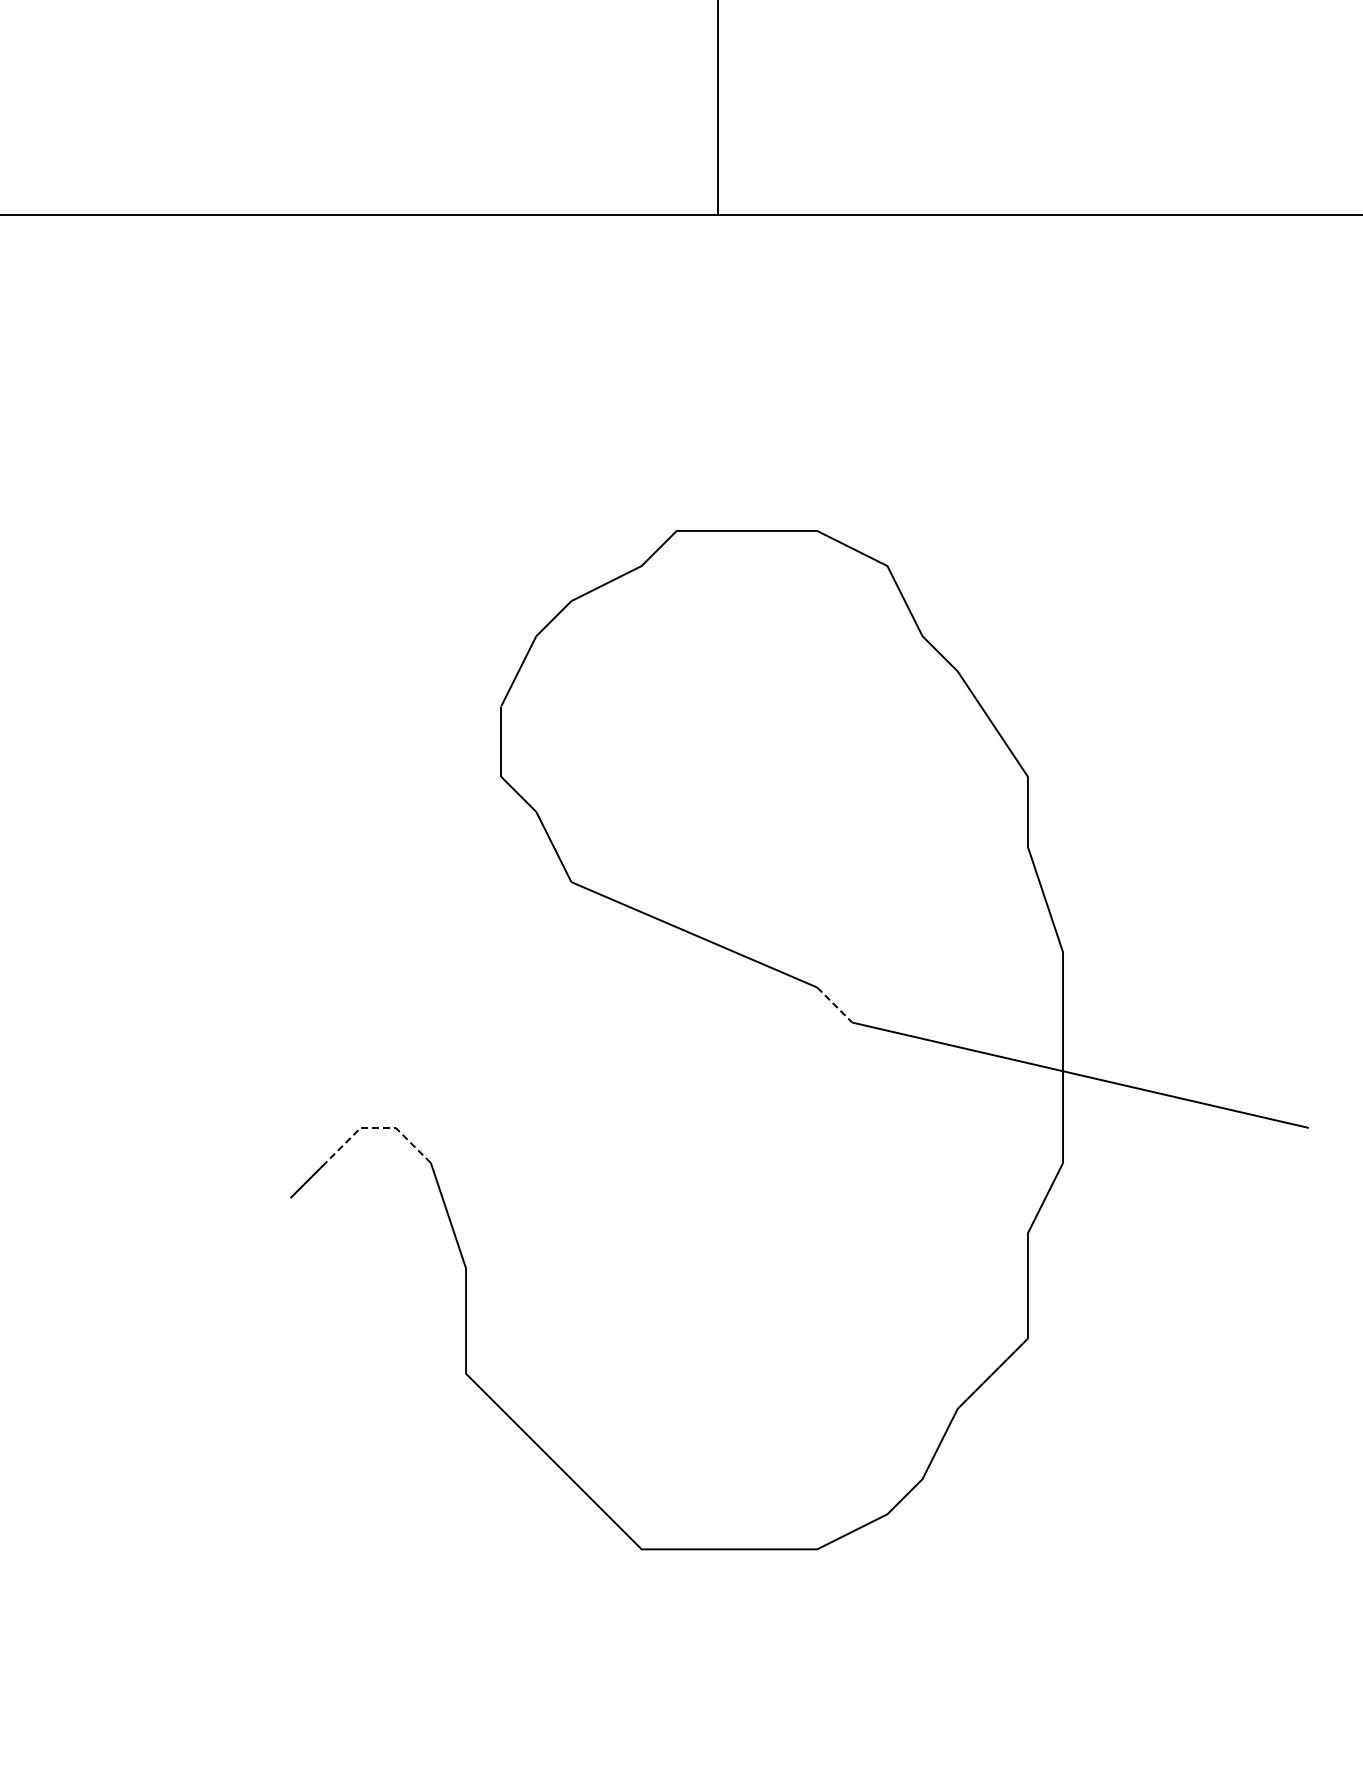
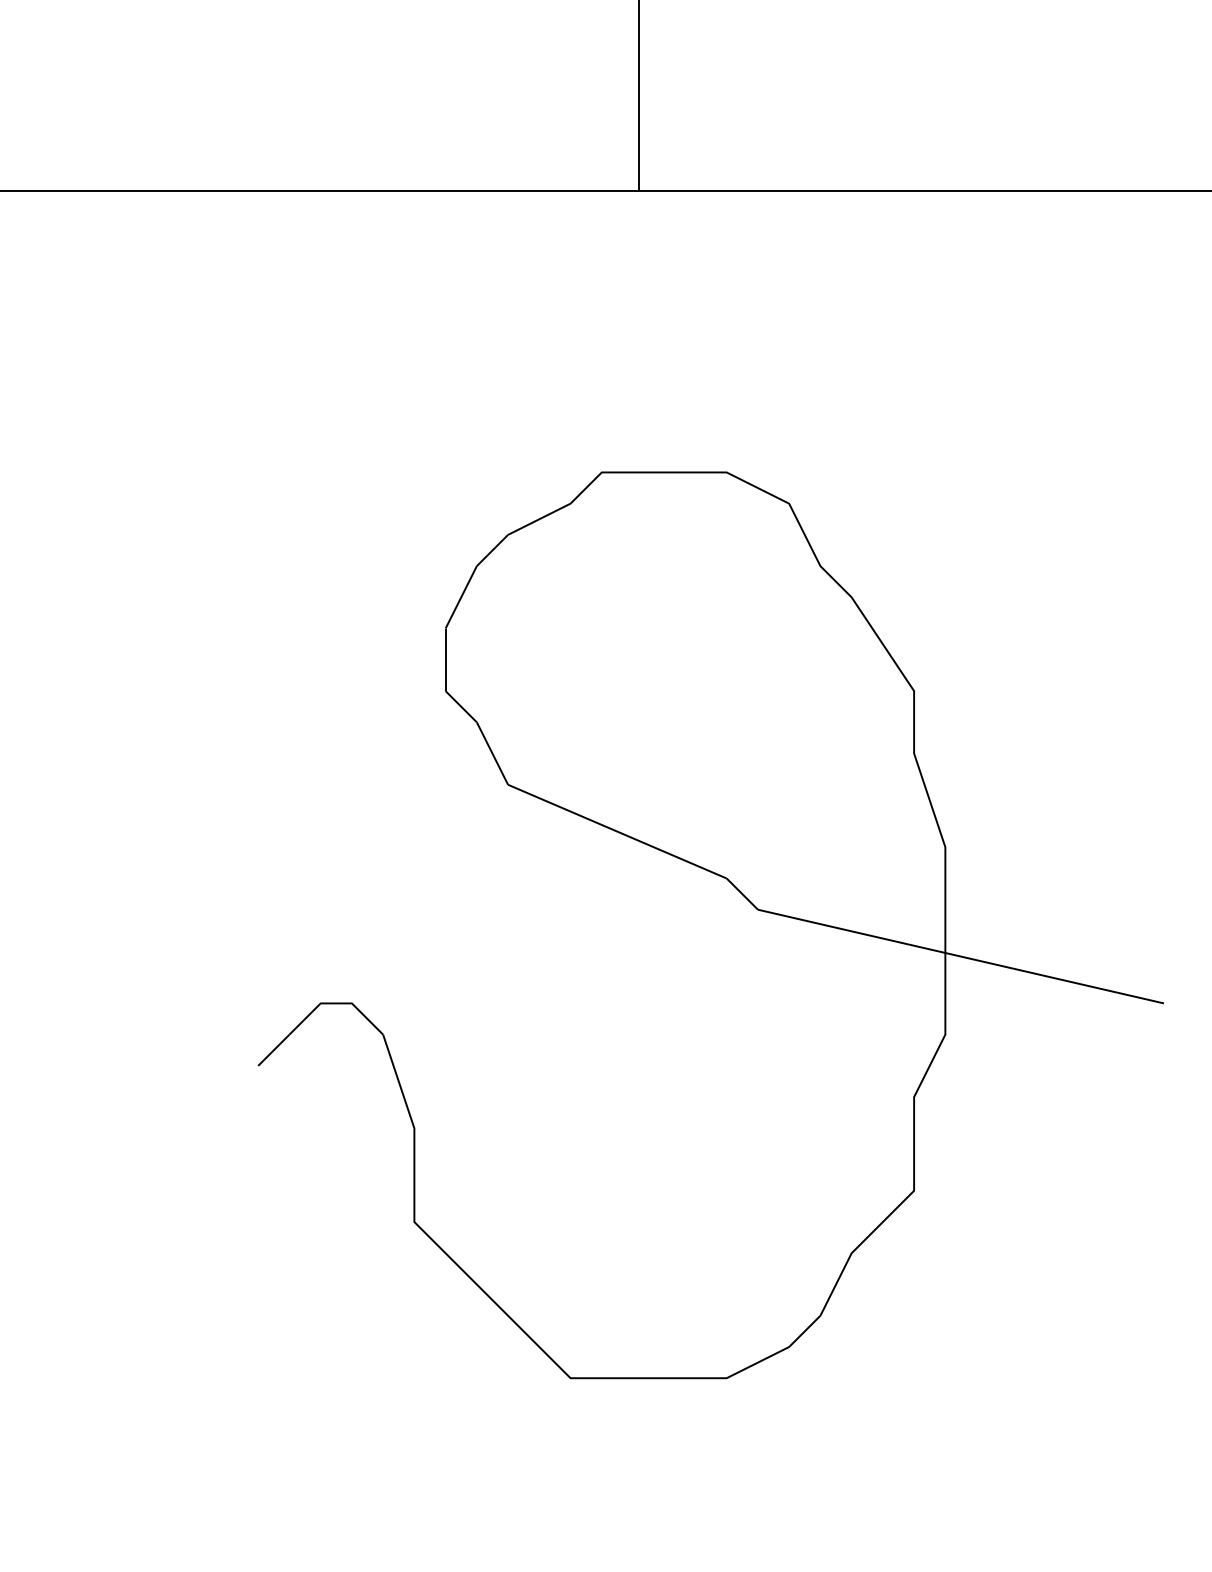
line: (834, 1005) -> (742, 894), dashed -> solid
line: (378, 1127) -> (336, 1003), dashed -> solid

